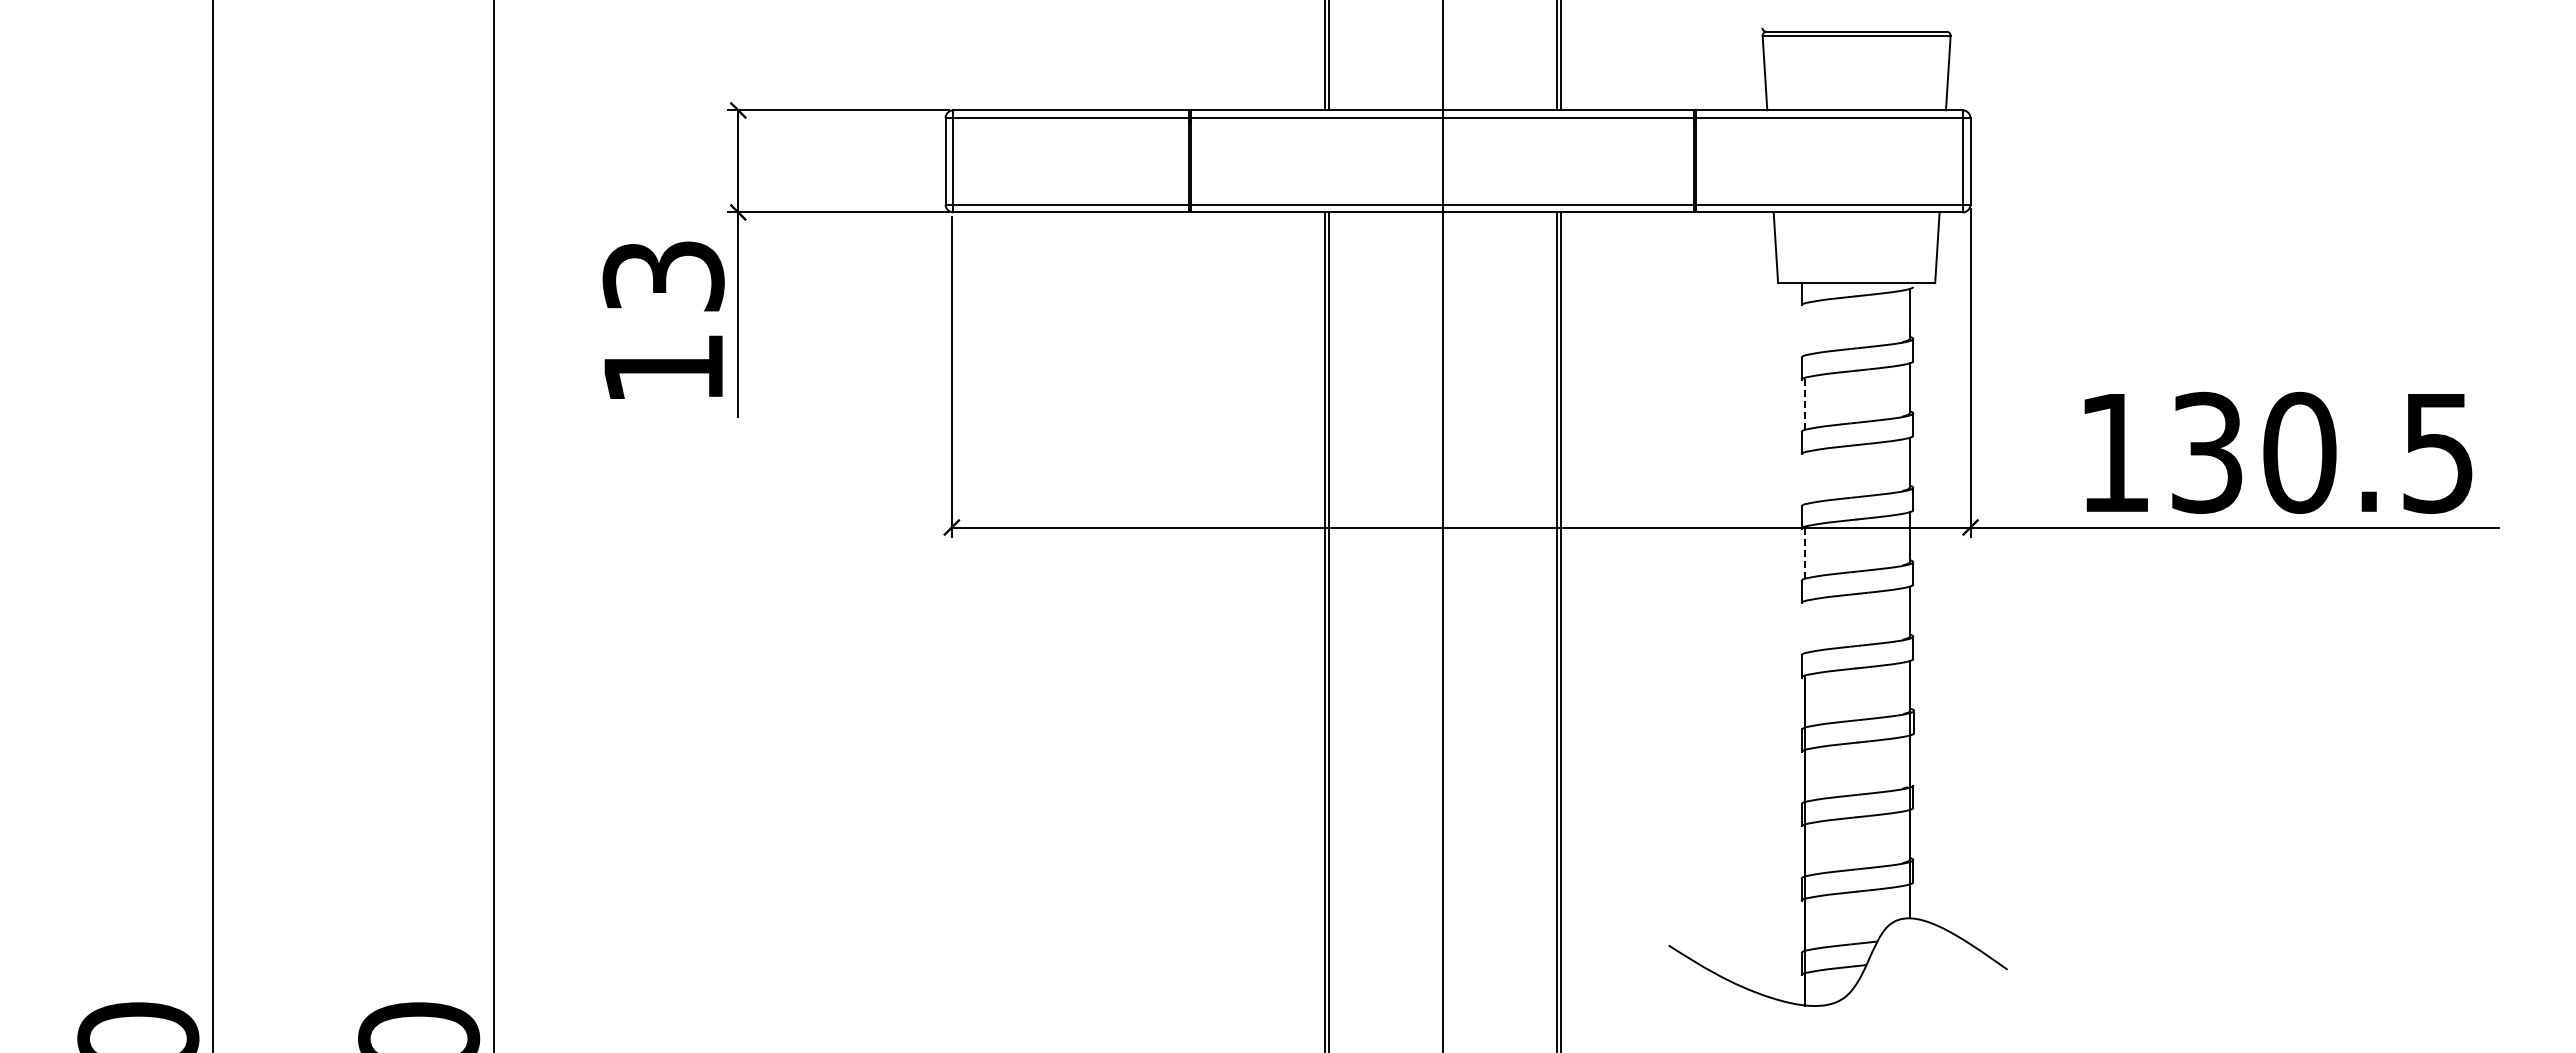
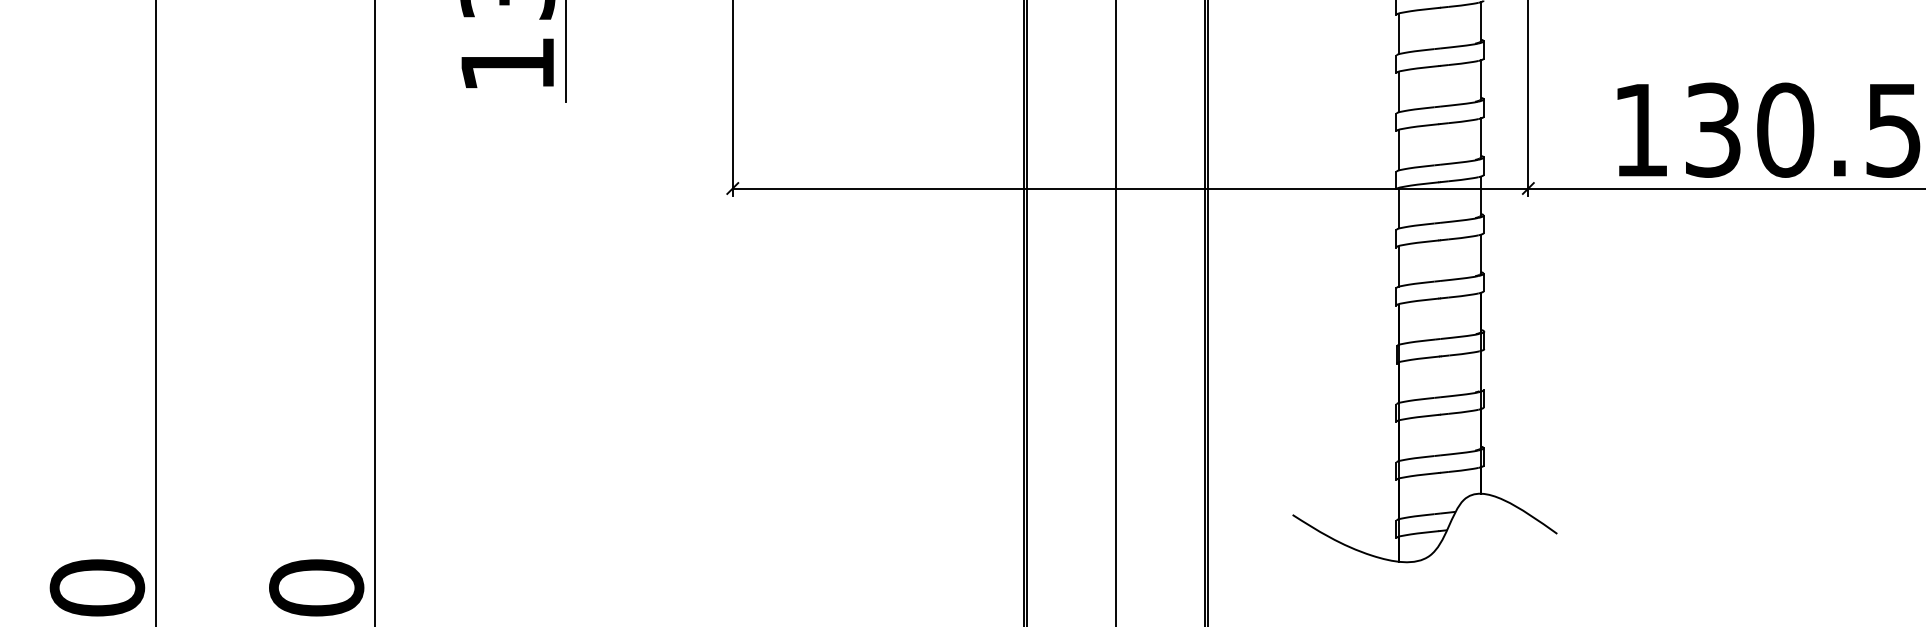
line: (1805, 329) -> (1399, 33), added
line: (1805, 405) -> (1399, 93), dashed -> solid
line: (1805, 478) -> (1399, 150), added
line: (1805, 553) -> (1399, 208), dashed -> solid
line: (1805, 627) -> (1399, 266), added

